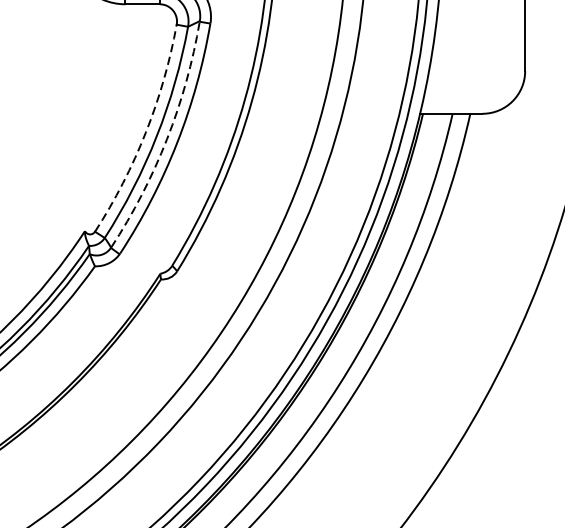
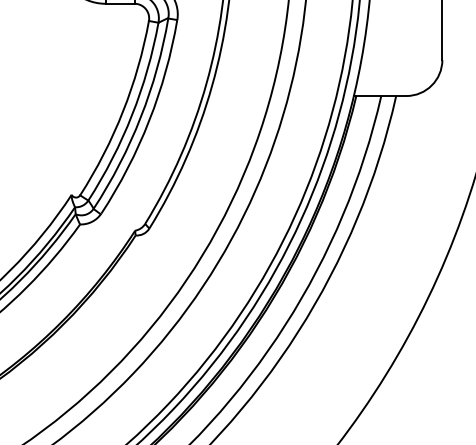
arc: (146, 132) -> (123, 111), dashed -> solid
arc: (166, 139) -> (140, 117), dashed -> solid

